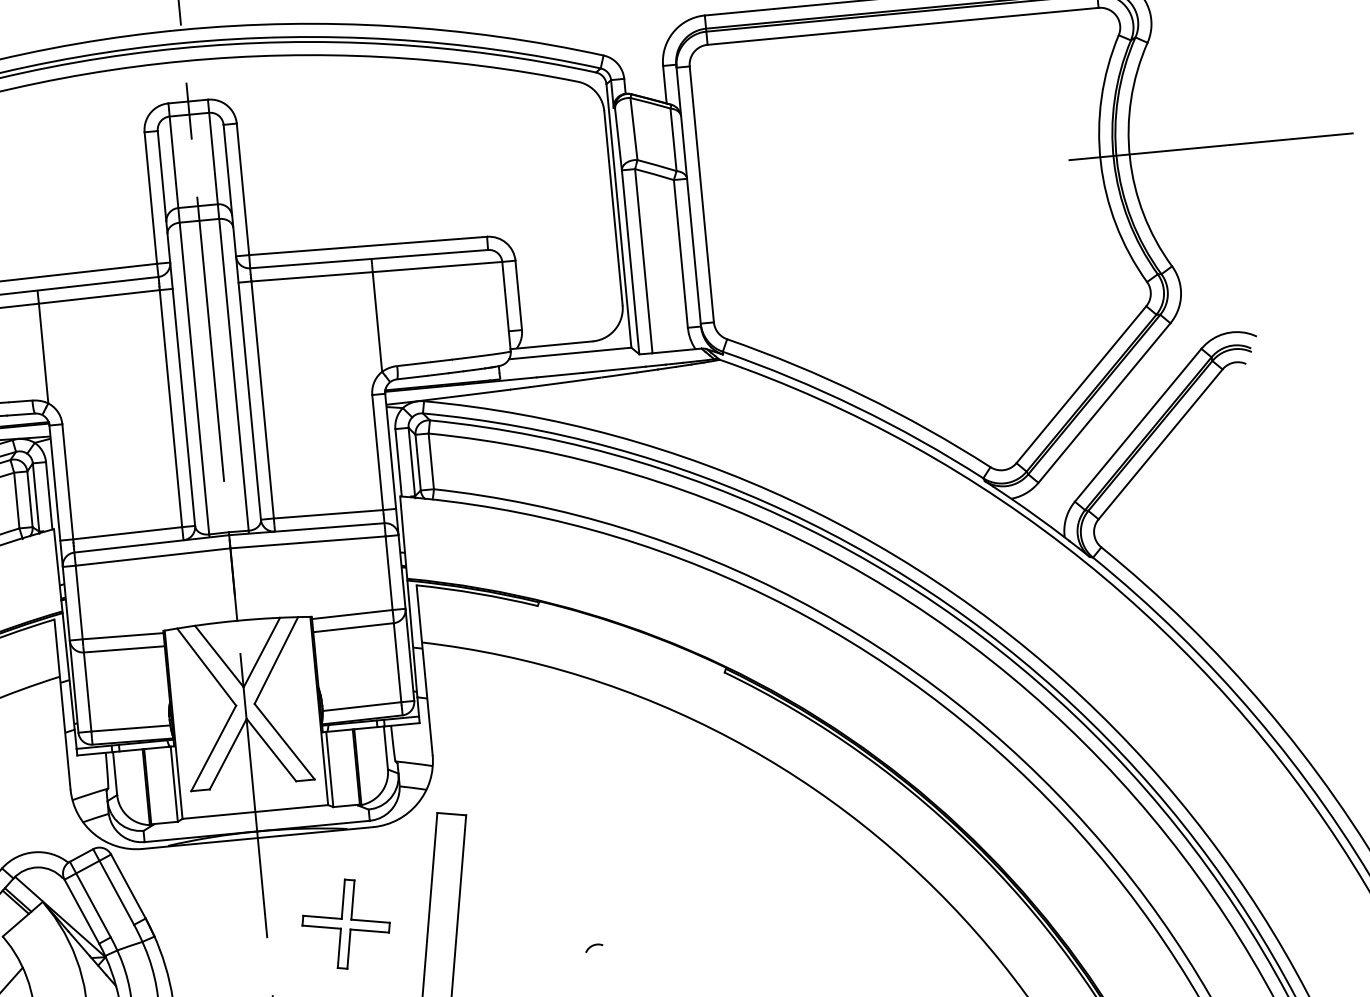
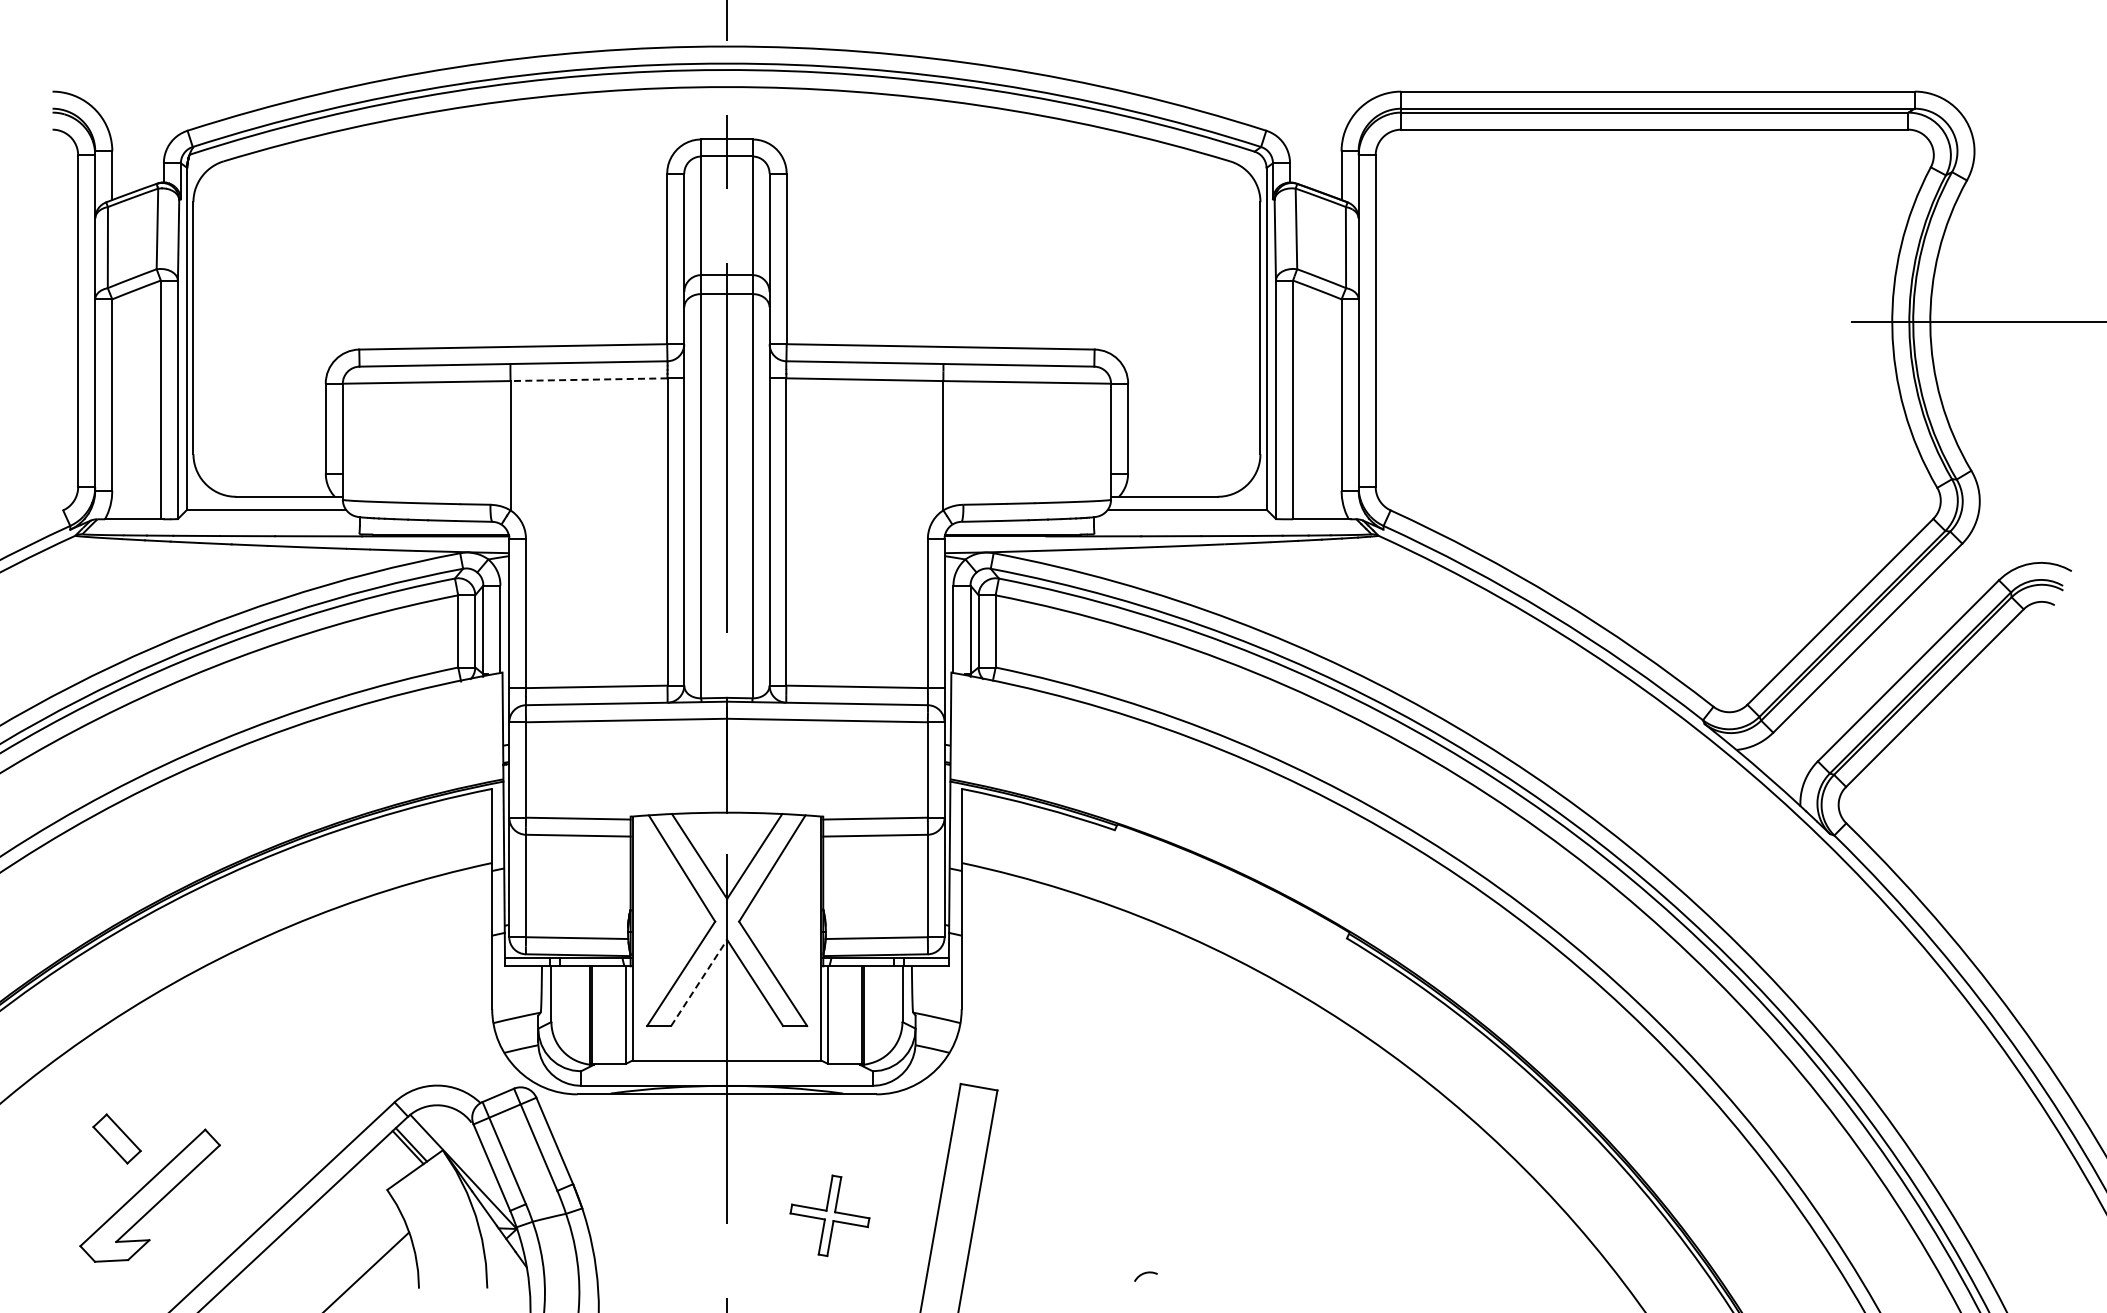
line: (98, 296) -> (588, 379), solid -> dashed
line: (228, 753) -> (699, 982), solid -> dashed
part: (345, 923) -> (829, 1215), size x0.7

